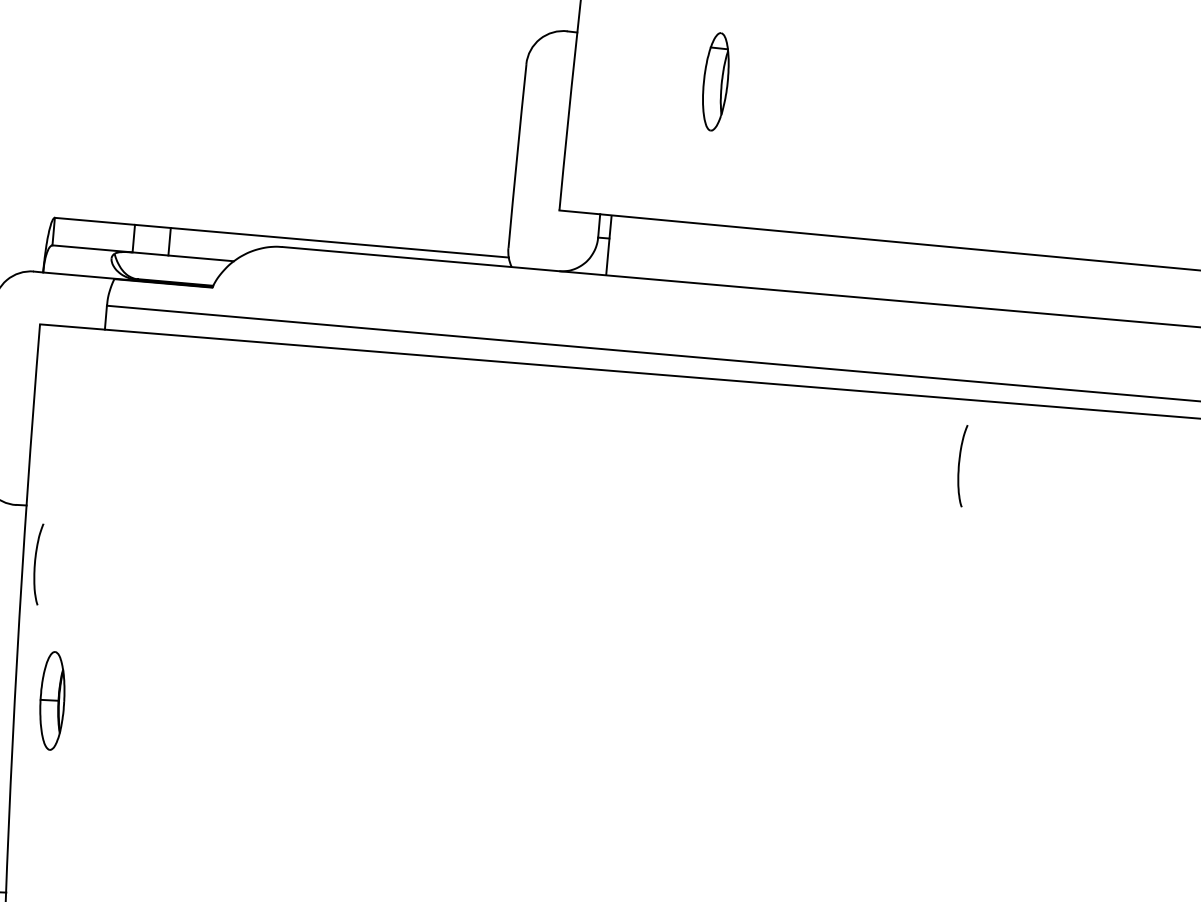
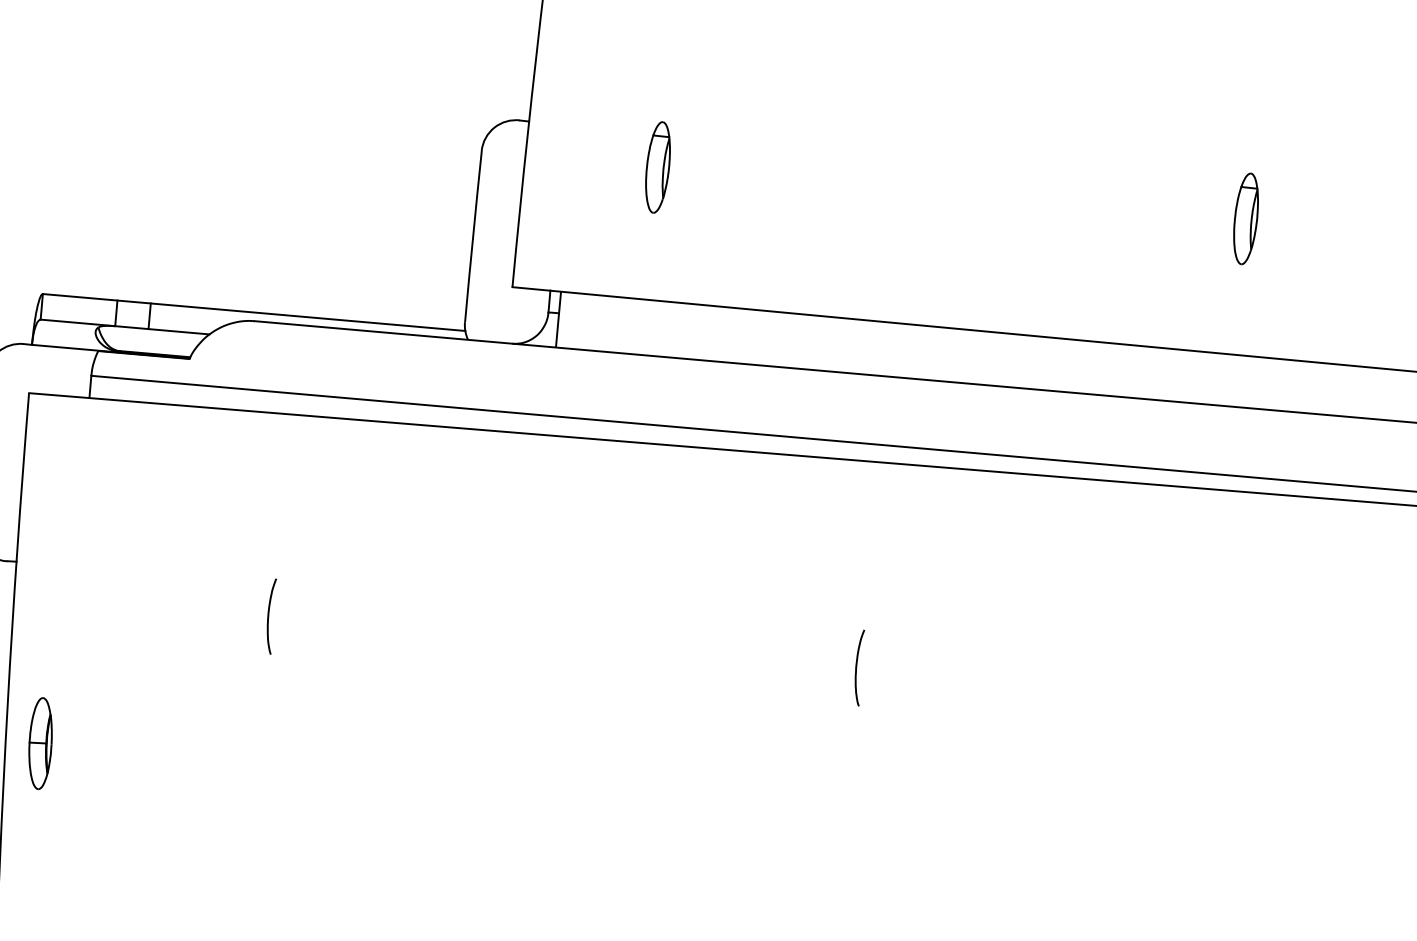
curve: (960, 465) -> (857, 667), moved
curve: (36, 564) -> (269, 616), moved

